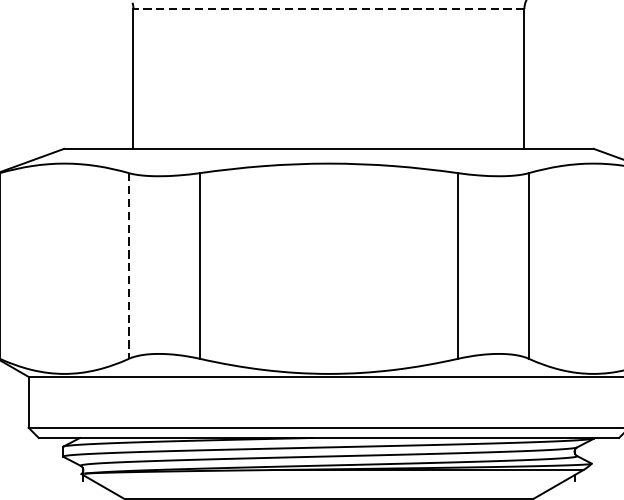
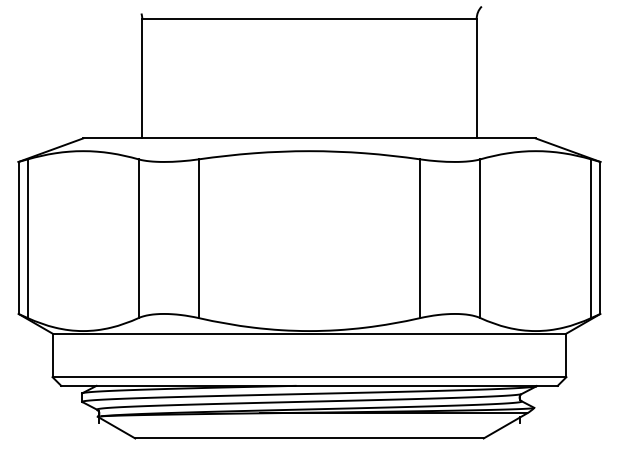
line: (327, 8) -> (308, 18), dashed -> solid
line: (129, 266) -> (138, 239), dashed -> solid

